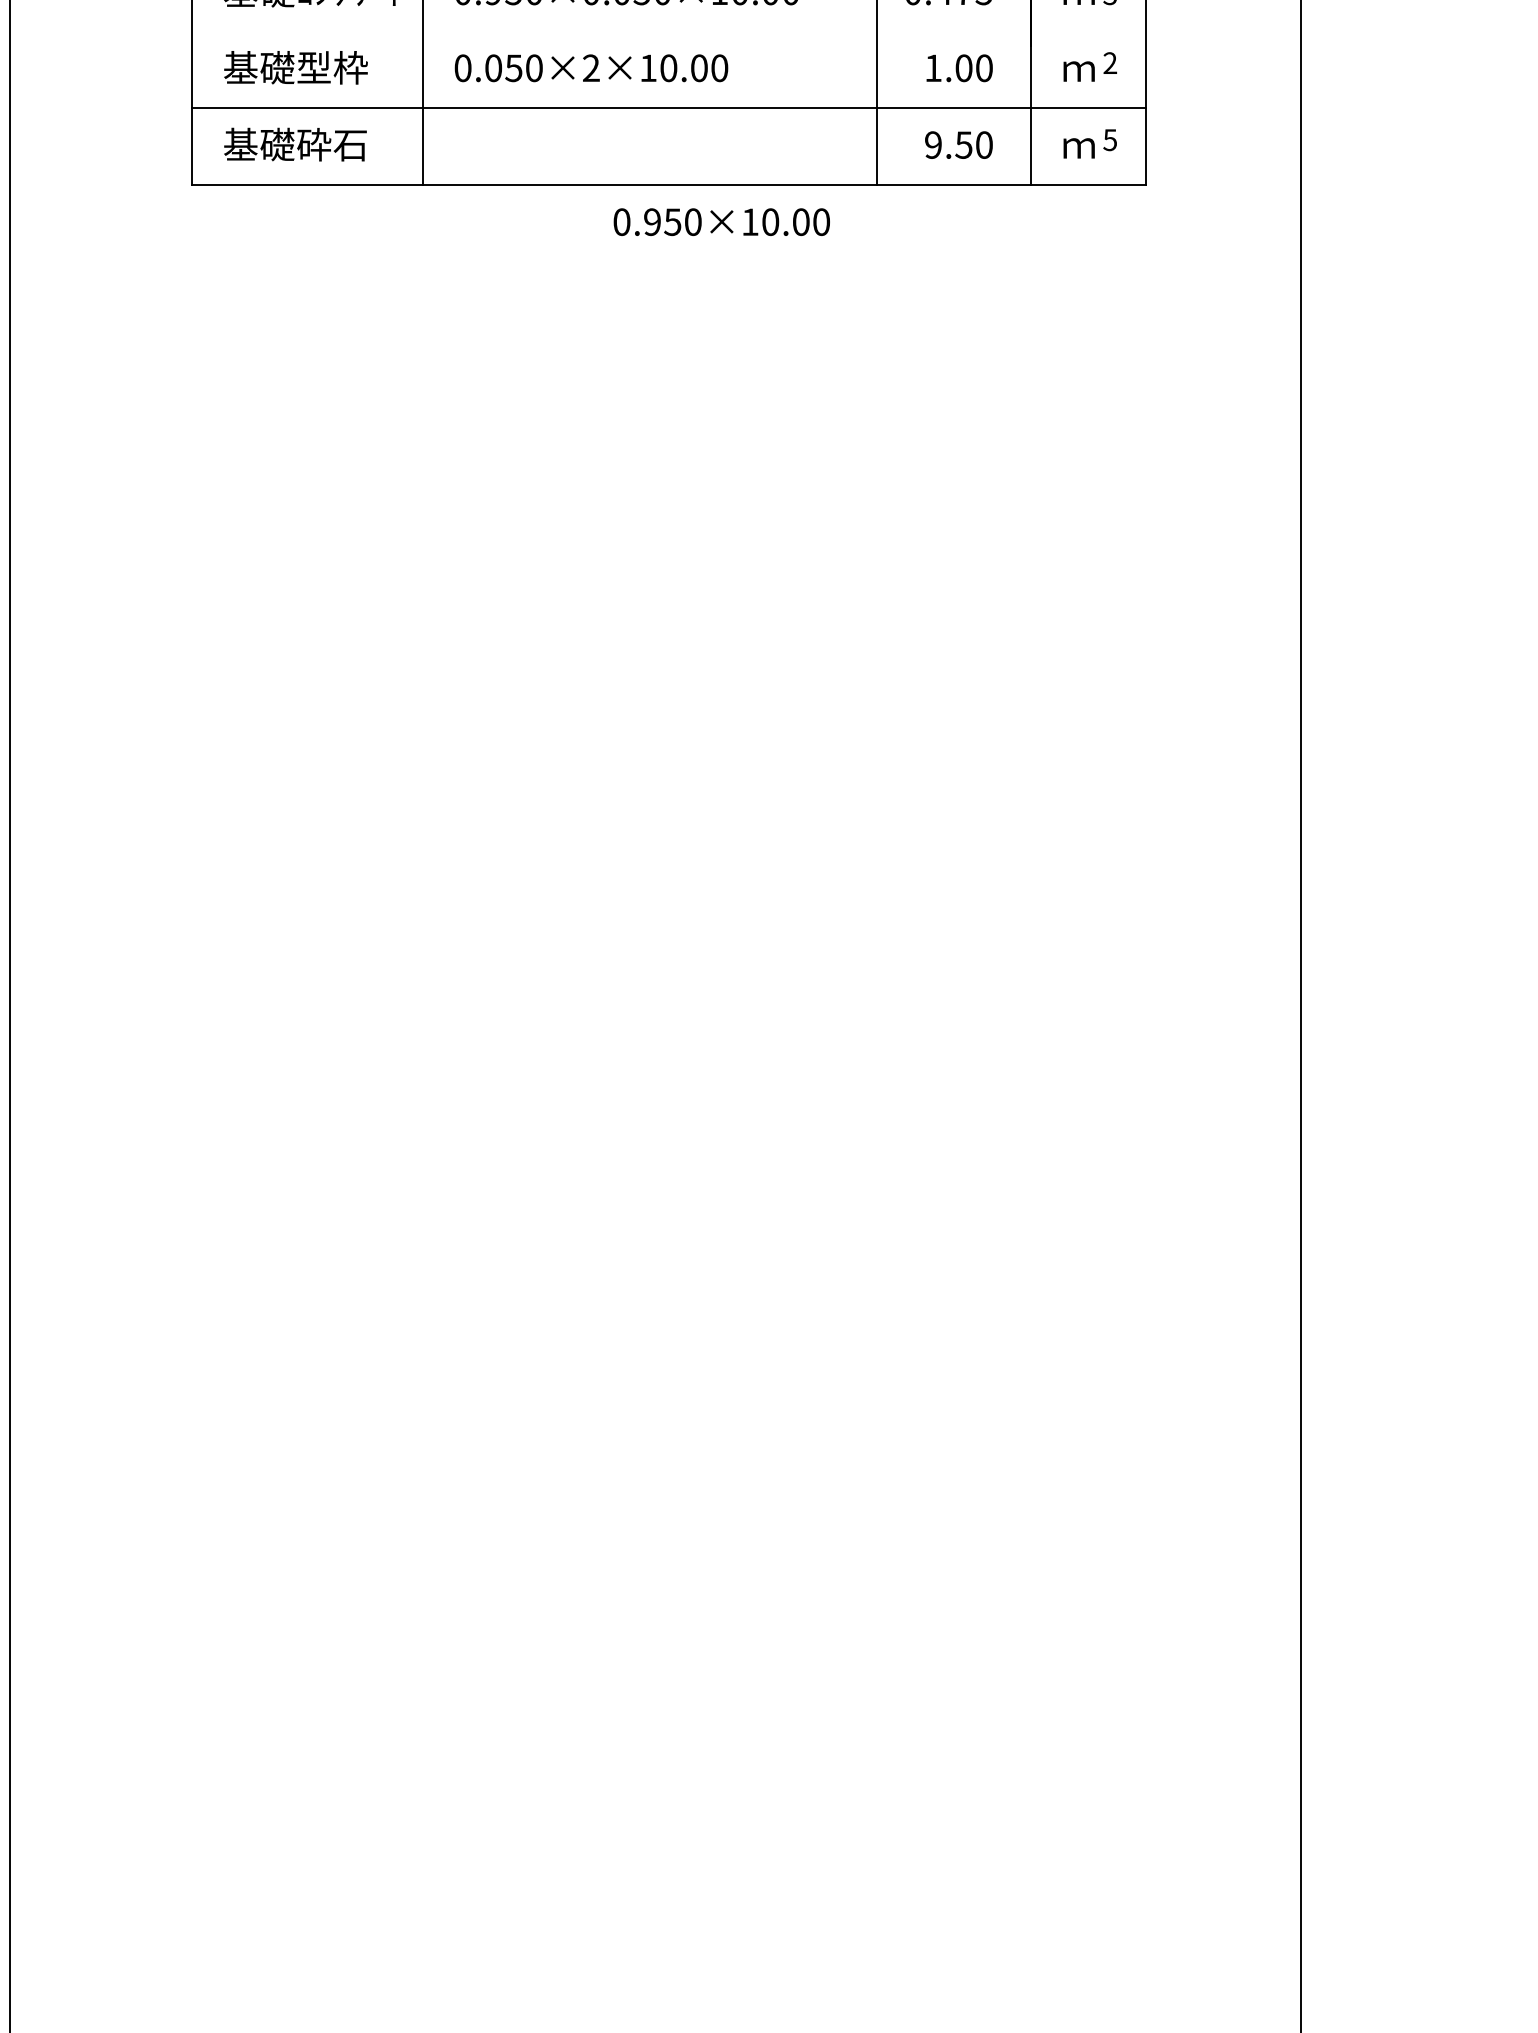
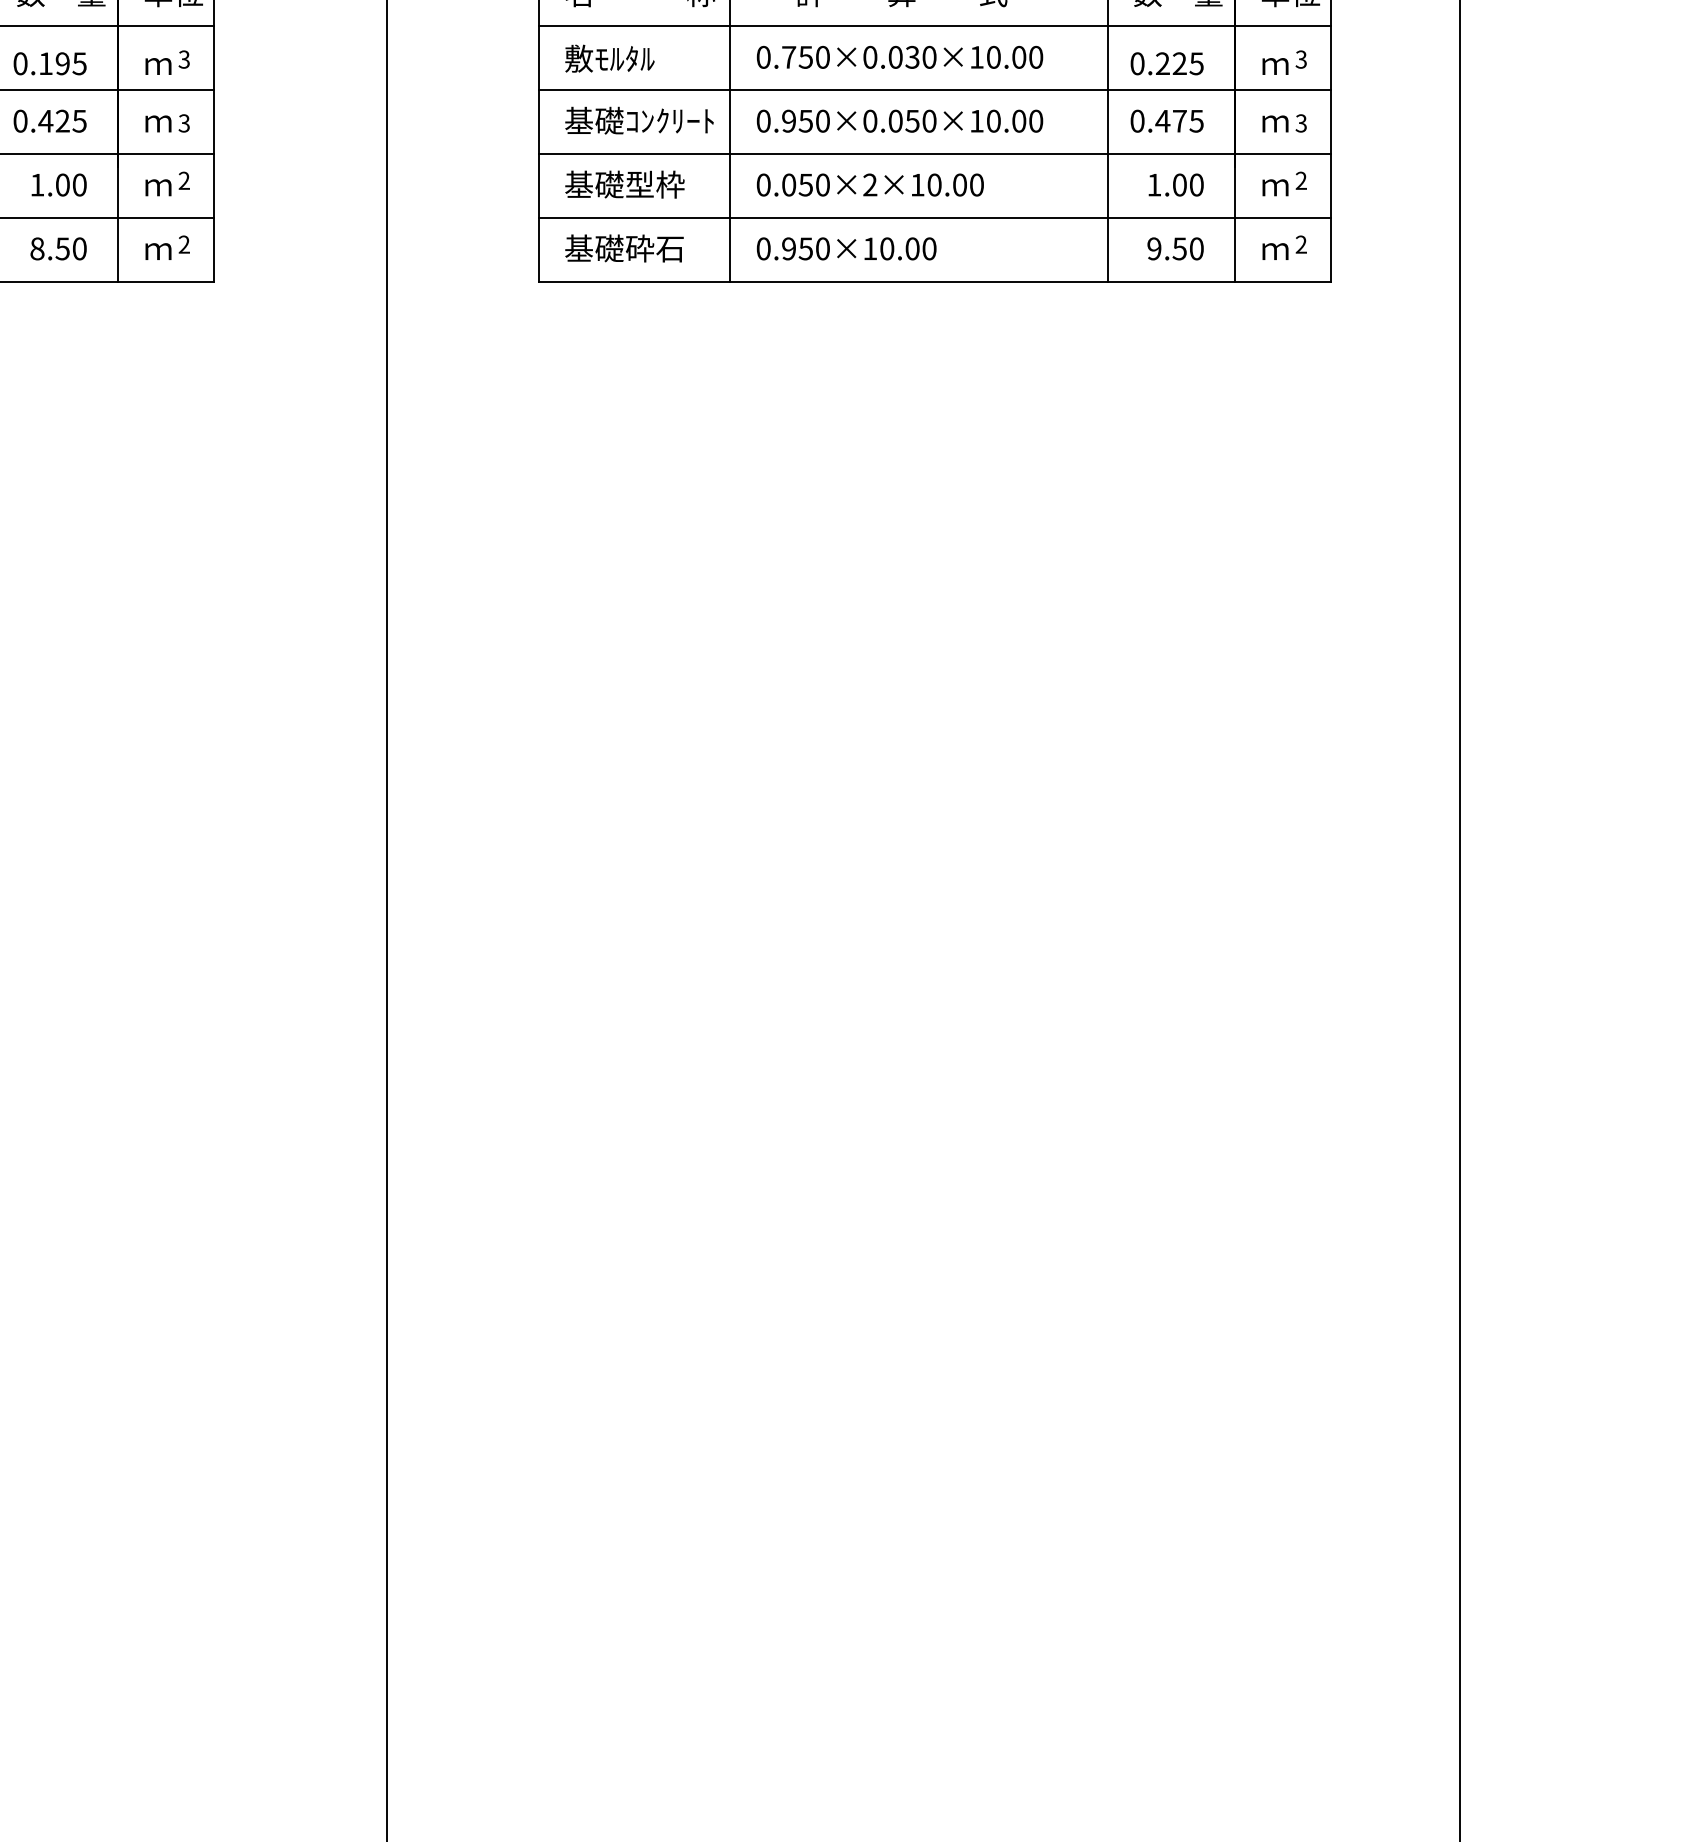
line: (668, 31) -> (934, 154), added
text: (1109, 139) -> (1300, 244), 5 -> 2
text: (721, 221) -> (846, 248), moved

